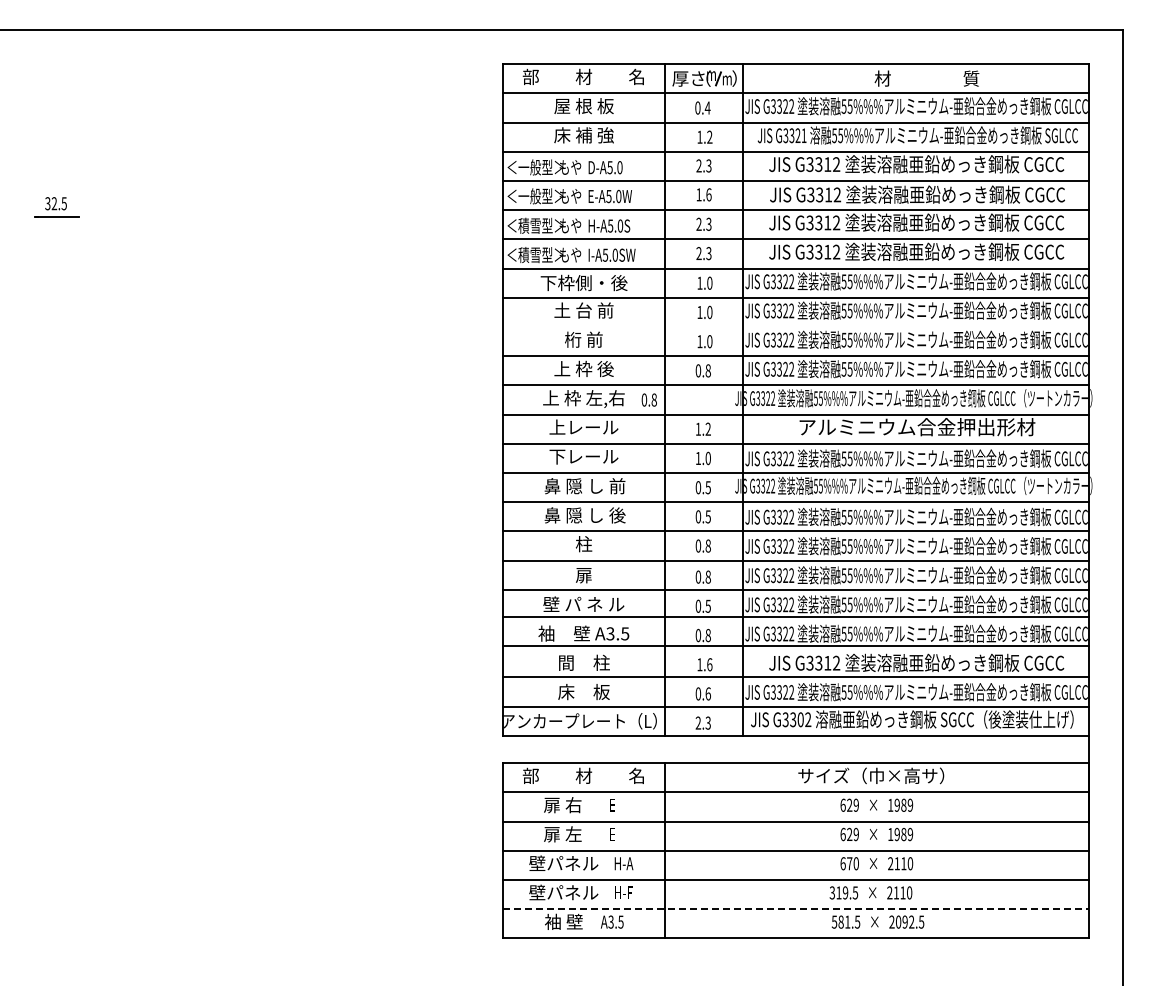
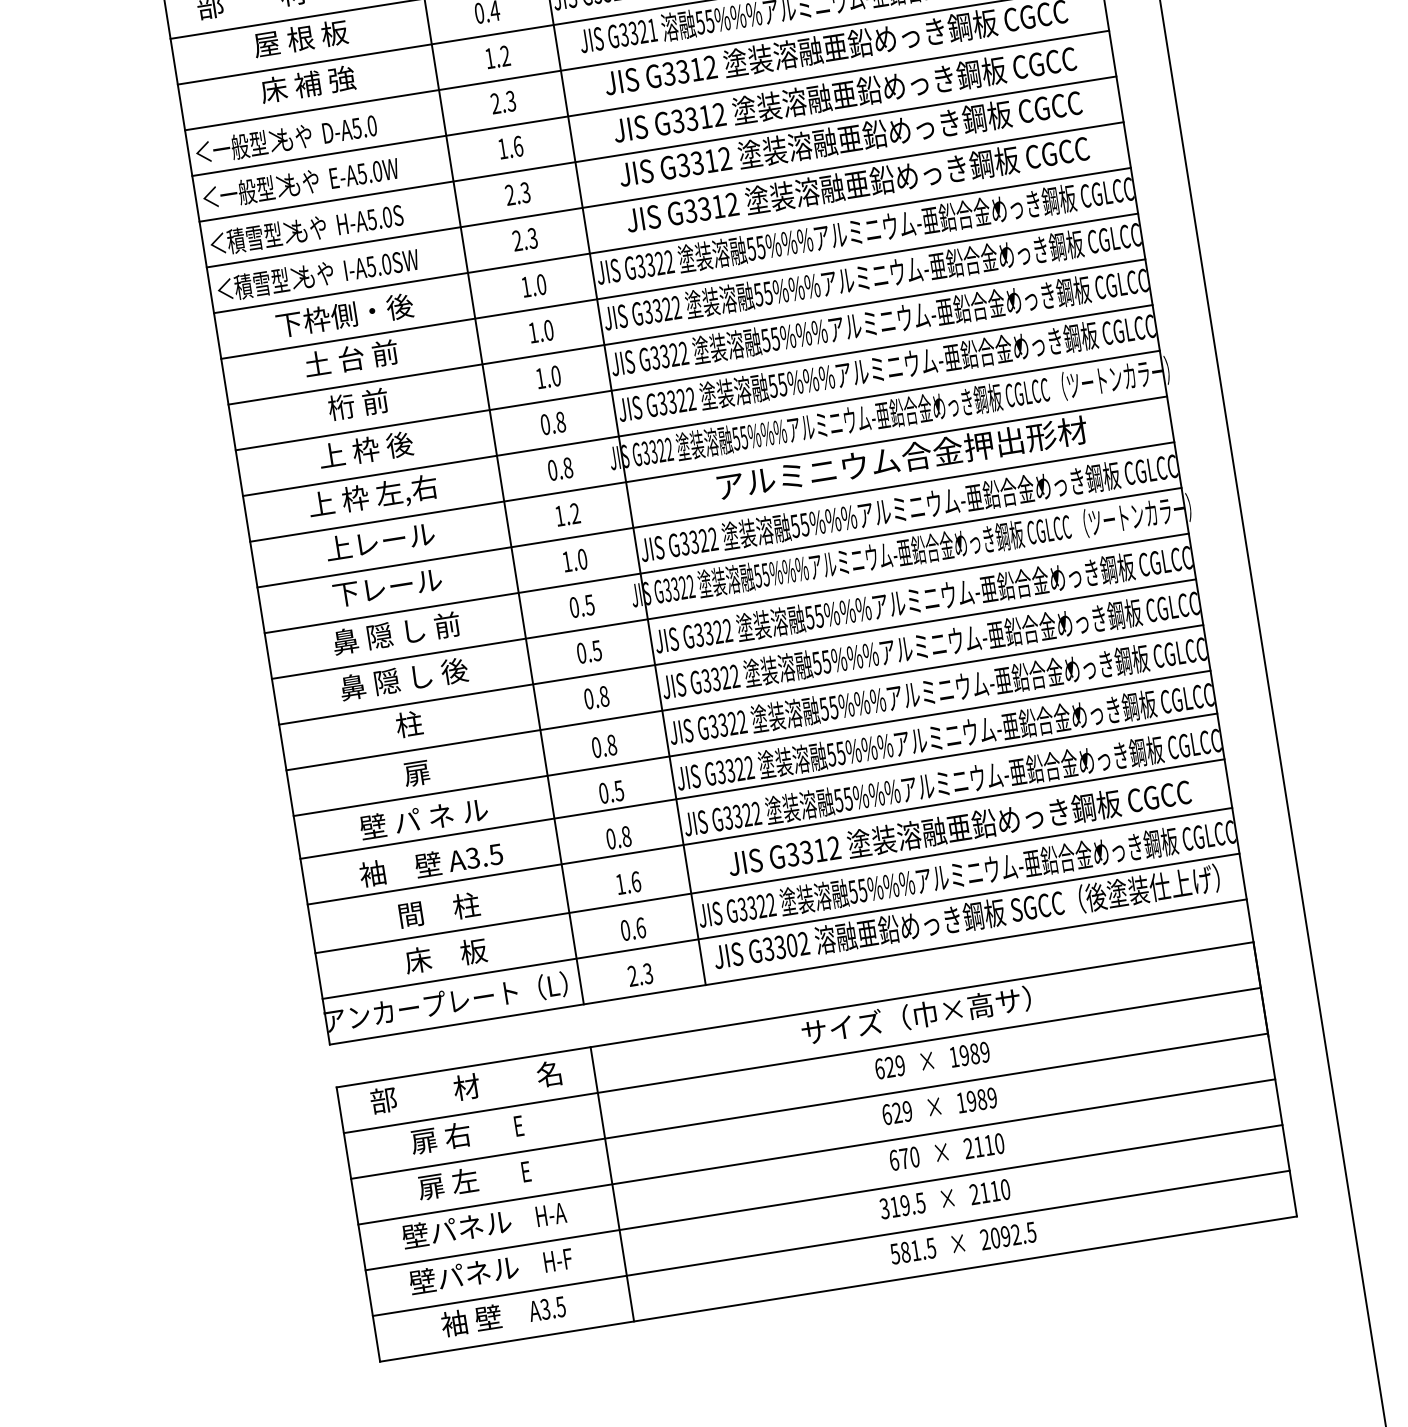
line: (795, 327) -> (686, 332), added
text: (648, 399) -> (558, 468), moved
line: (795, 909) -> (831, 1243), dashed -> solid

